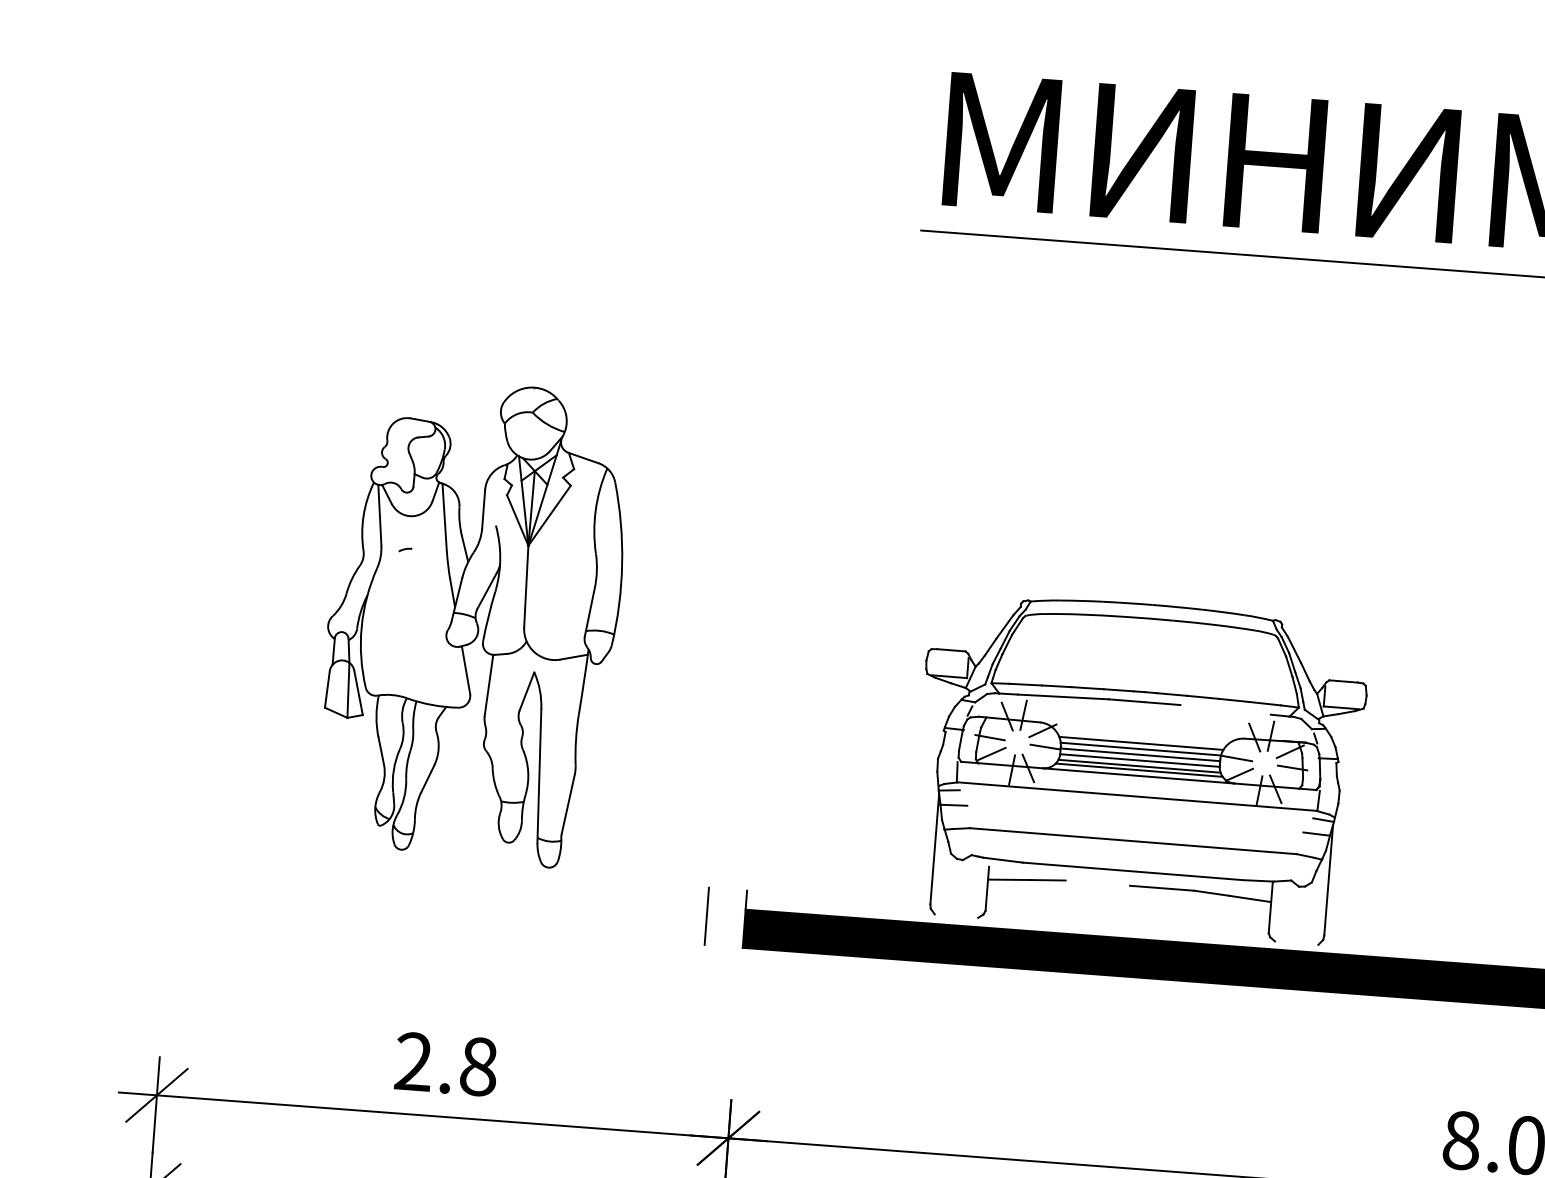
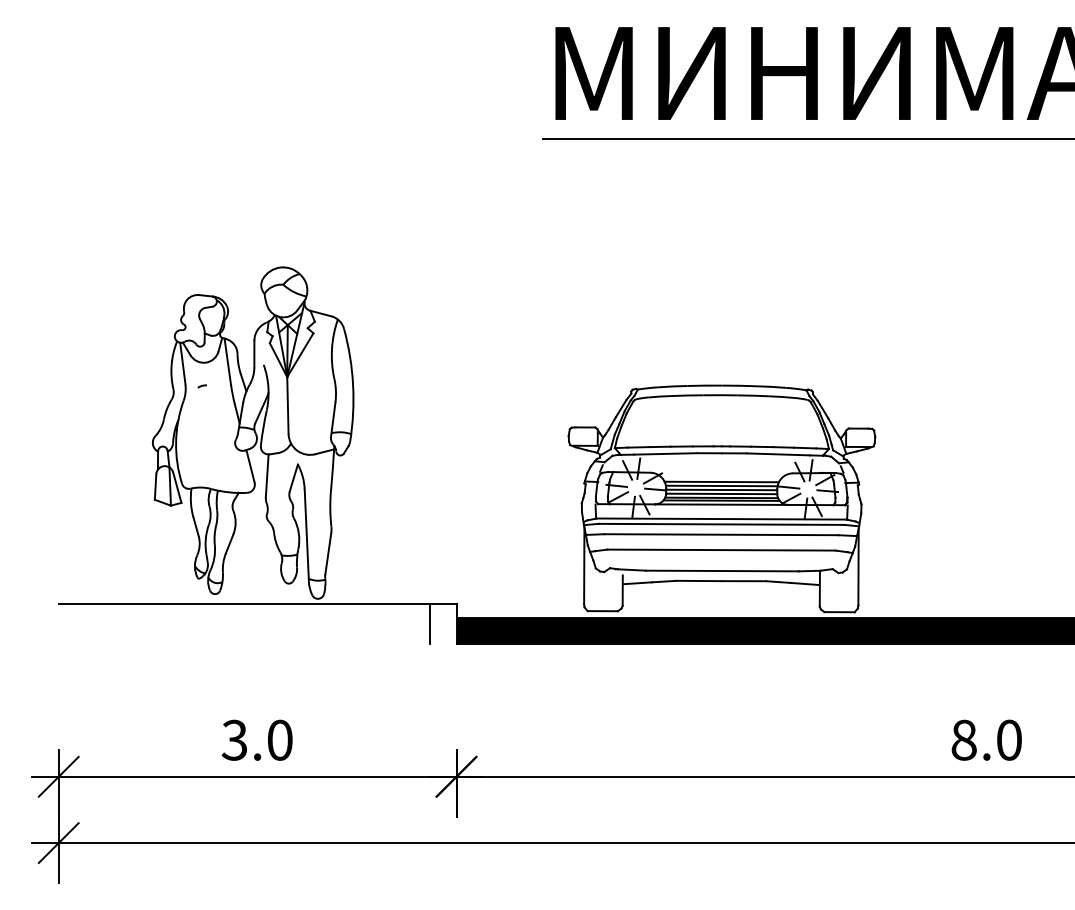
line: (1224, 709) -> (777, 454), added
line: (1136, 802) -> (721, 523), added
line: (1135, 818) -> (721, 534), added
line: (461, 869) -> (257, 604), added
line: (1097, 882) -> (698, 580), added
line: (956, 916) -> (602, 611), added
line: (1296, 943) -> (839, 612), added
text: (445, 1063) -> (256, 739), 2.8 -> 3.0

